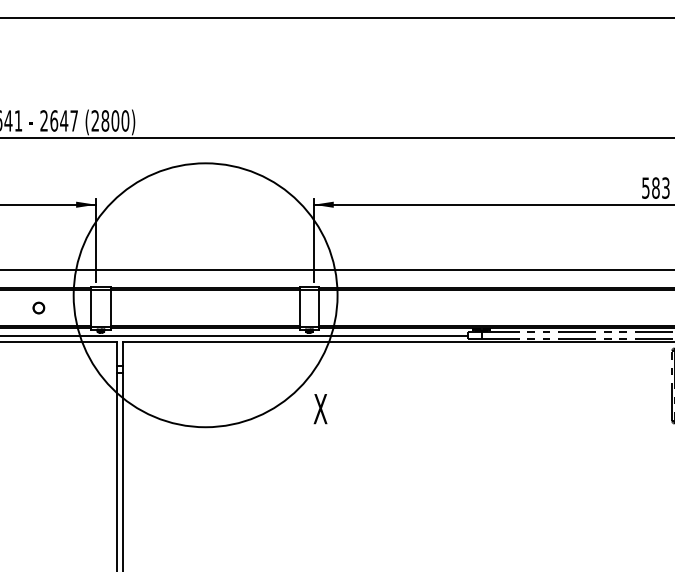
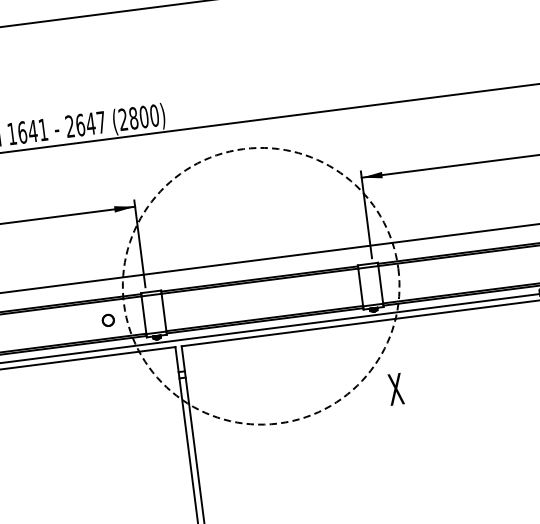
circle: (205, 295) -> (261, 286), solid -> dashed
part: (38, 307) -> (107, 319), moved

